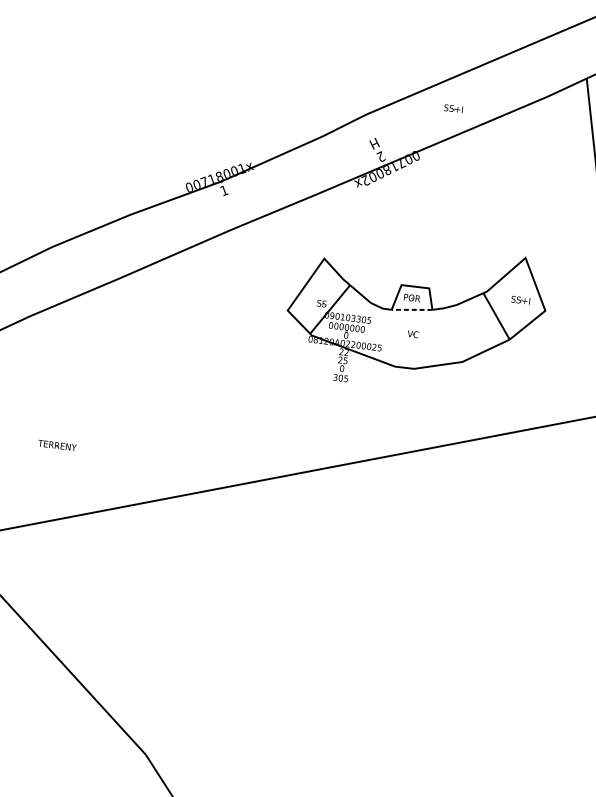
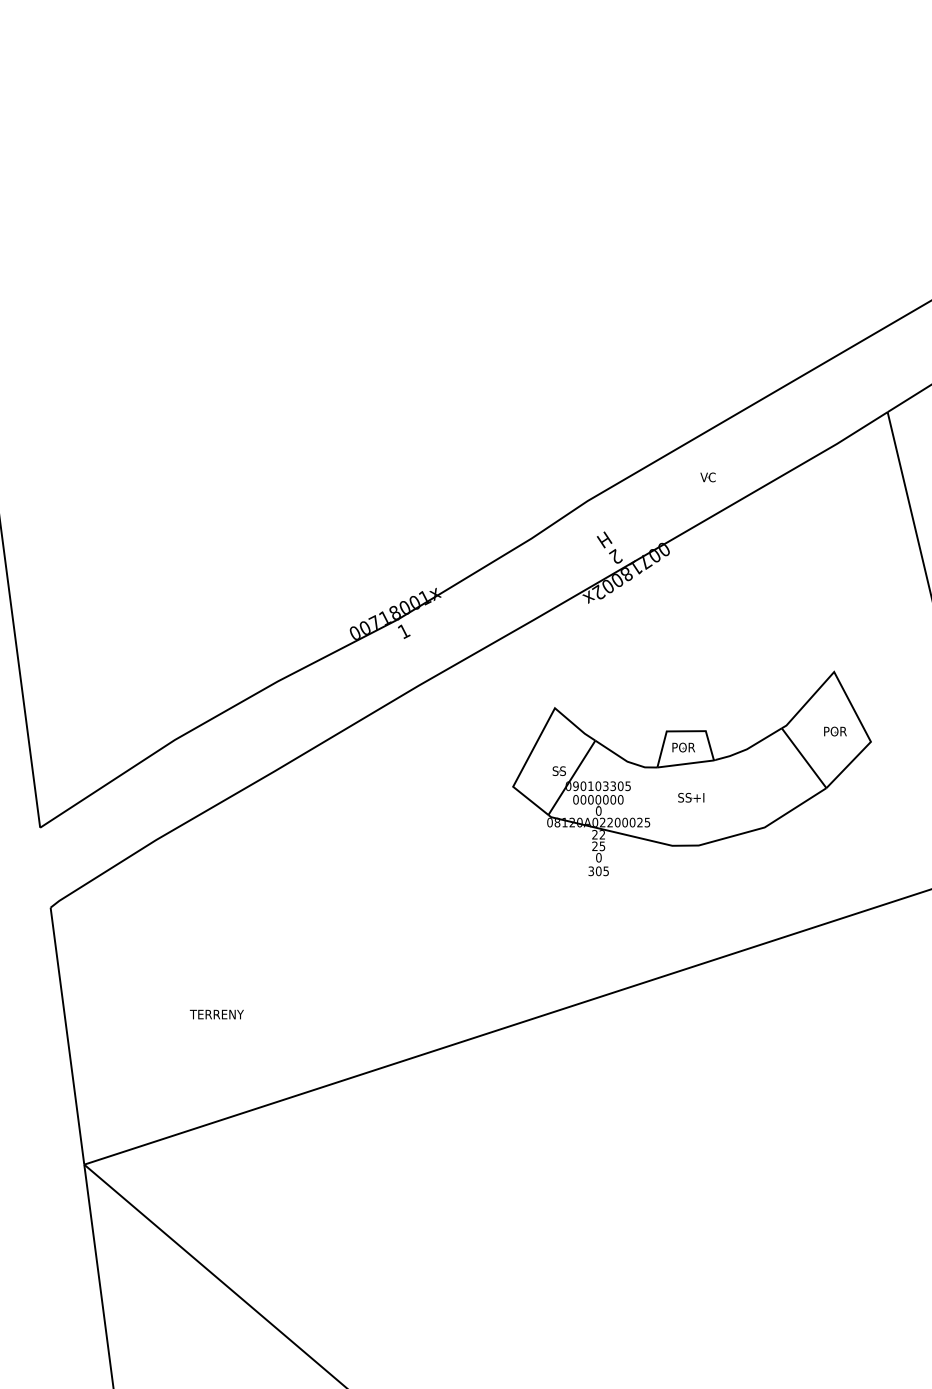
text: (453, 108) -> (708, 477), SS+I -> VC
text: (520, 300) -> (834, 731), SS+I -> POR
line: (411, 309) -> (685, 763), dashed -> solid
text: (413, 334) -> (691, 797), VC -> SS+I

